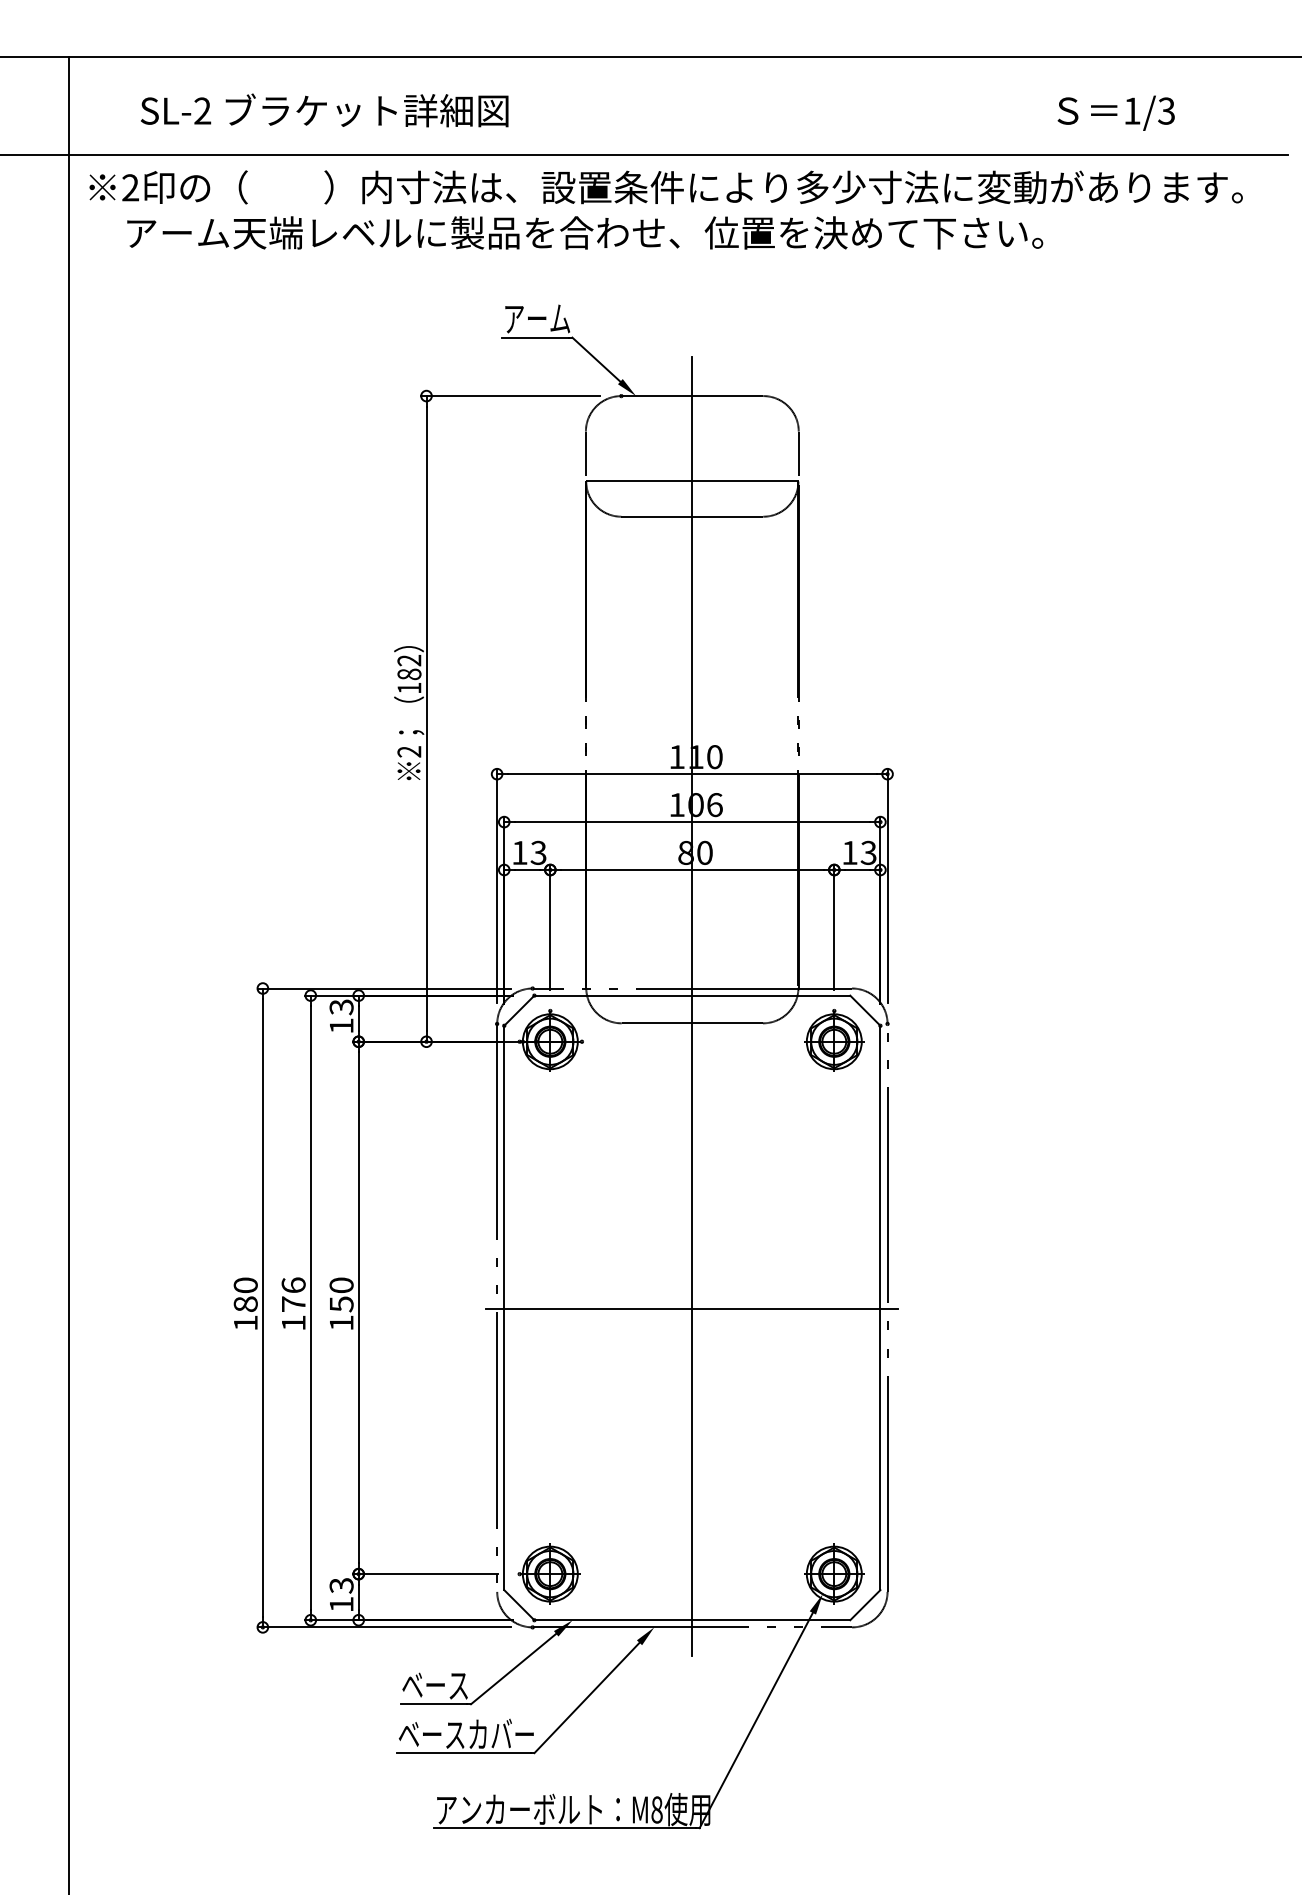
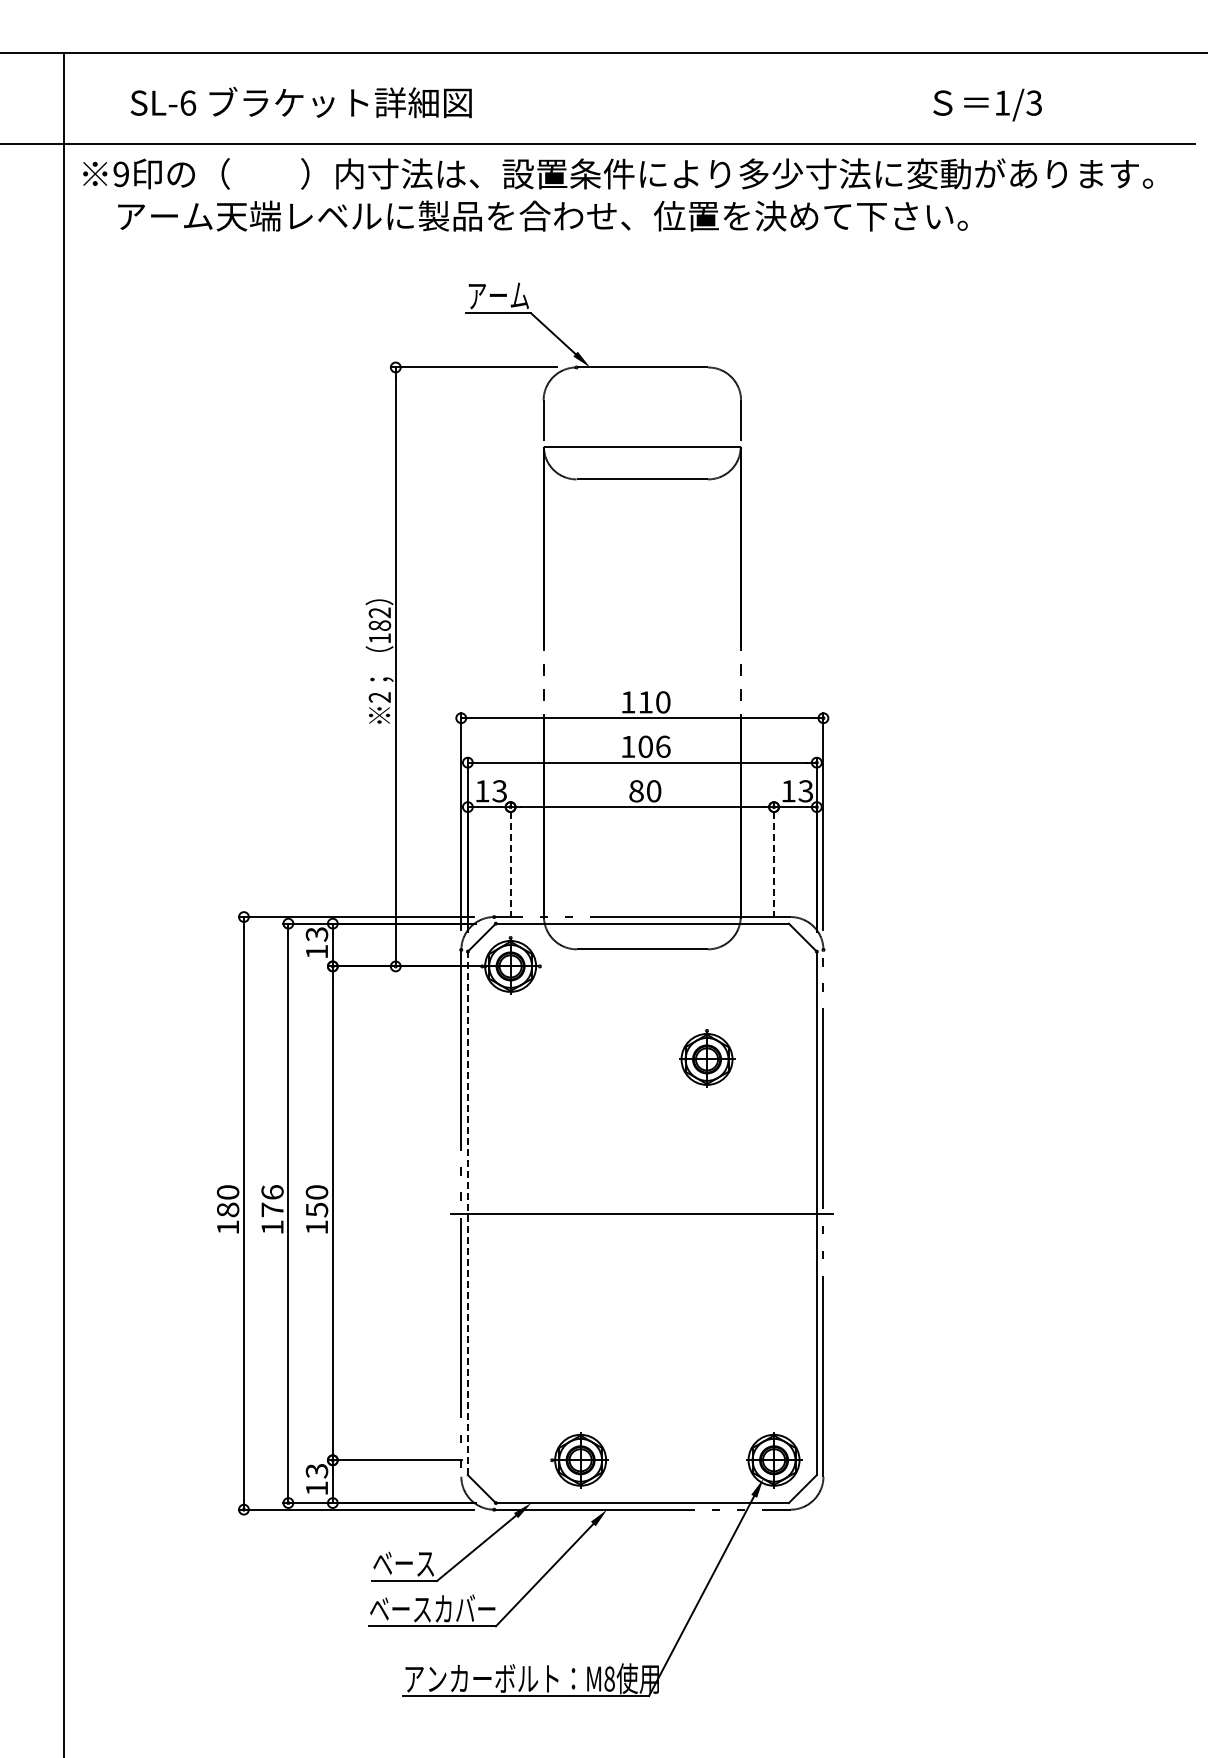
text: (203, 110) -> (188, 102), SL-2 -> SL-6
text: (1116, 112) -> (987, 104), moved
text: (130, 188) -> (121, 174), 2 -> 9
line: (550, 927) -> (510, 860), solid -> dashed
line: (834, 927) -> (774, 860), solid -> dashed
line: (692, 1006) -> (642, 933), removed
part: (834, 1040) -> (707, 1058), moved
line: (503, 1308) -> (467, 1213), solid -> dashed
part: (549, 1574) -> (579, 1460), moved

